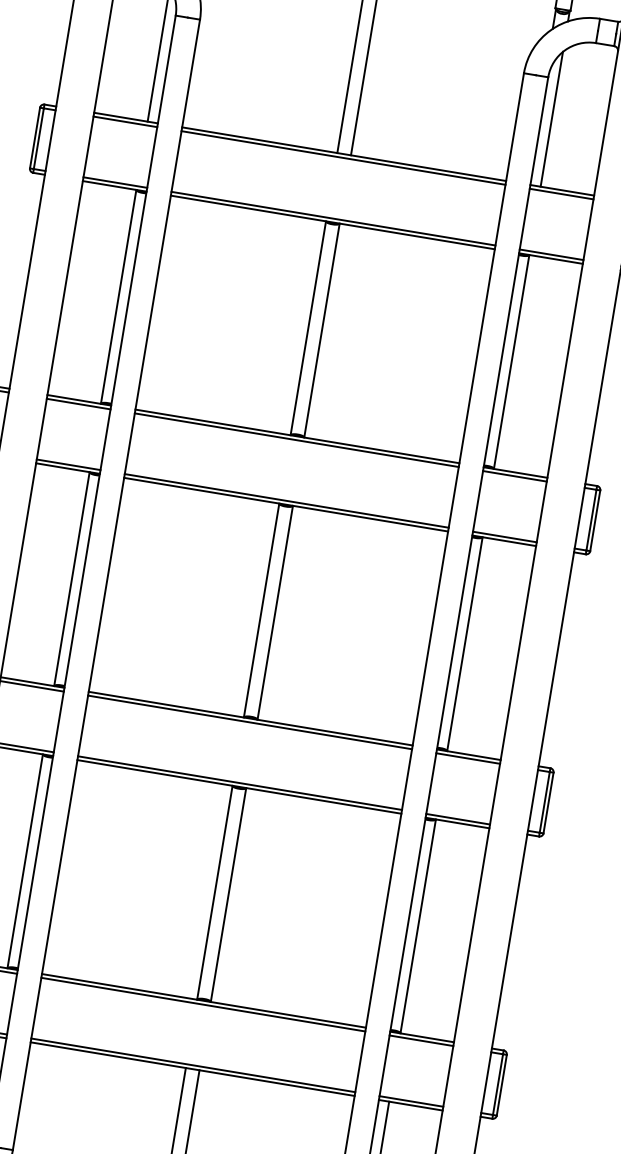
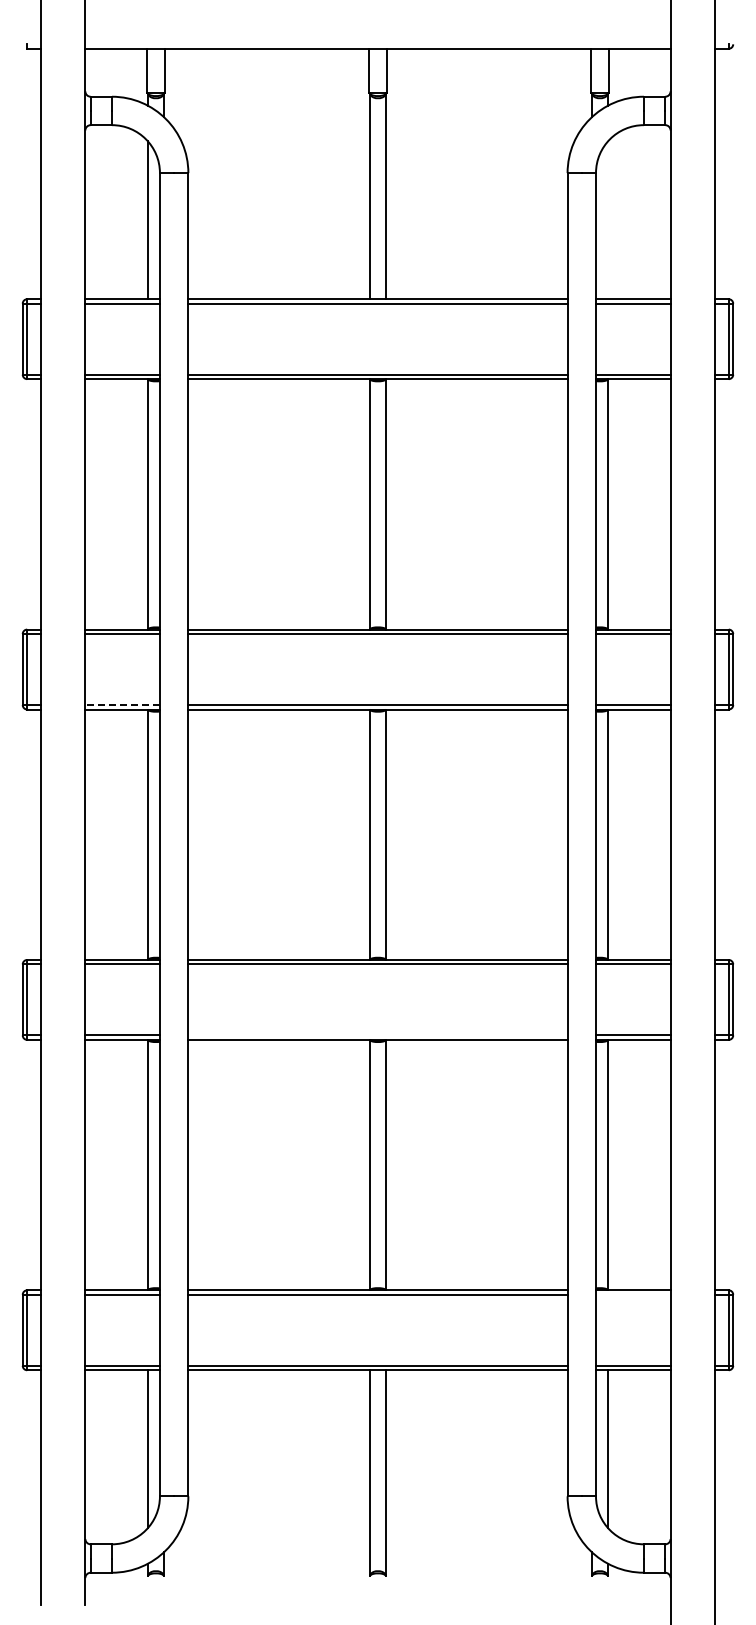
line: (551, 119) -> (607, 220), removed
line: (68, 465) -> (122, 705), solid -> dashed
line: (239, 783) -> (377, 1035), removed
line: (421, 1040) -> (633, 1294), removed

